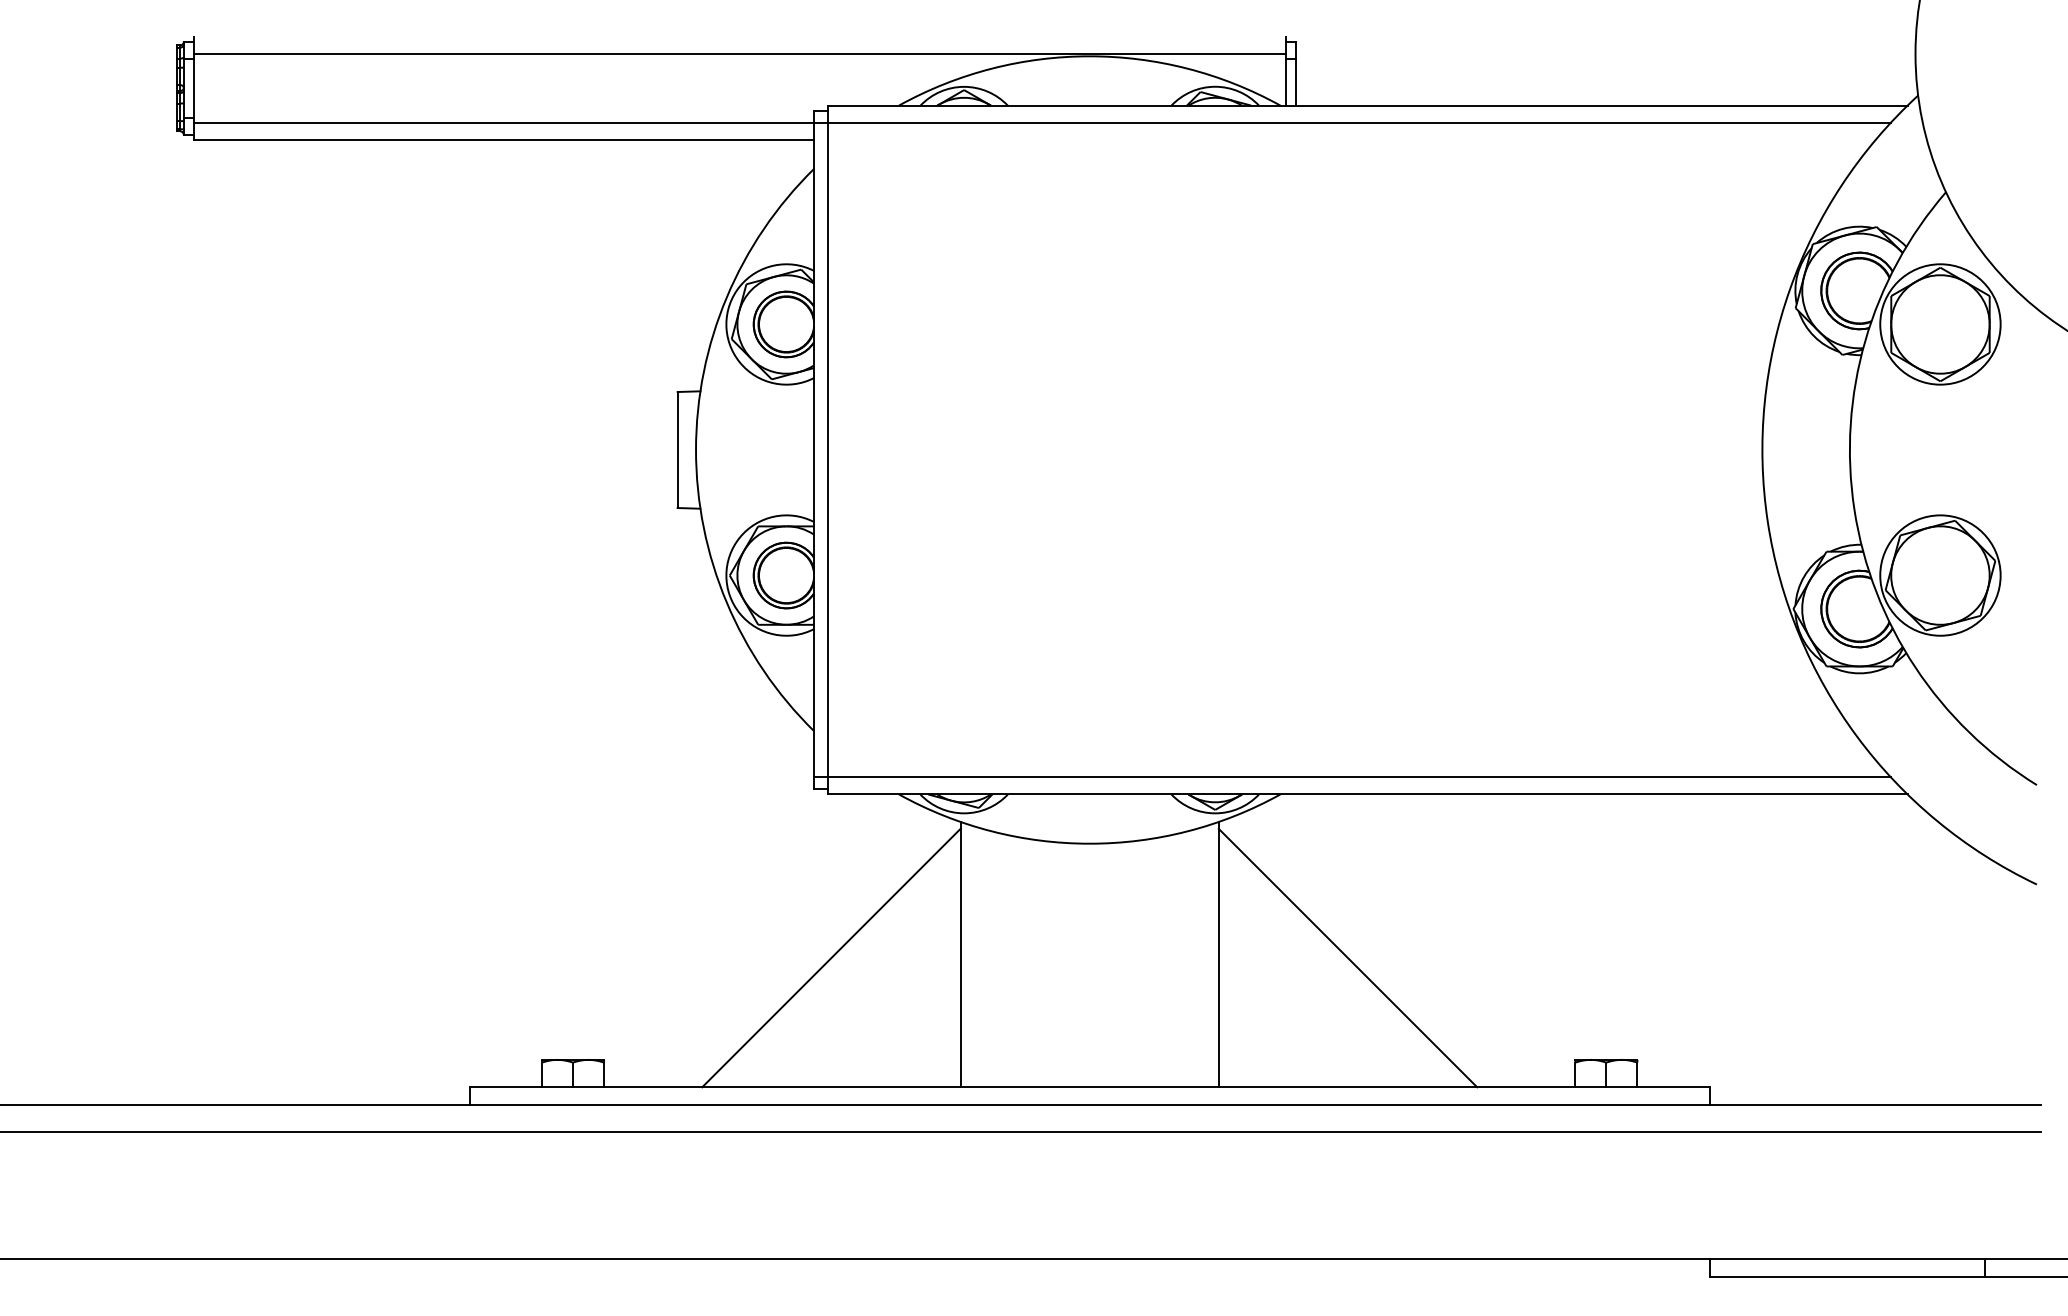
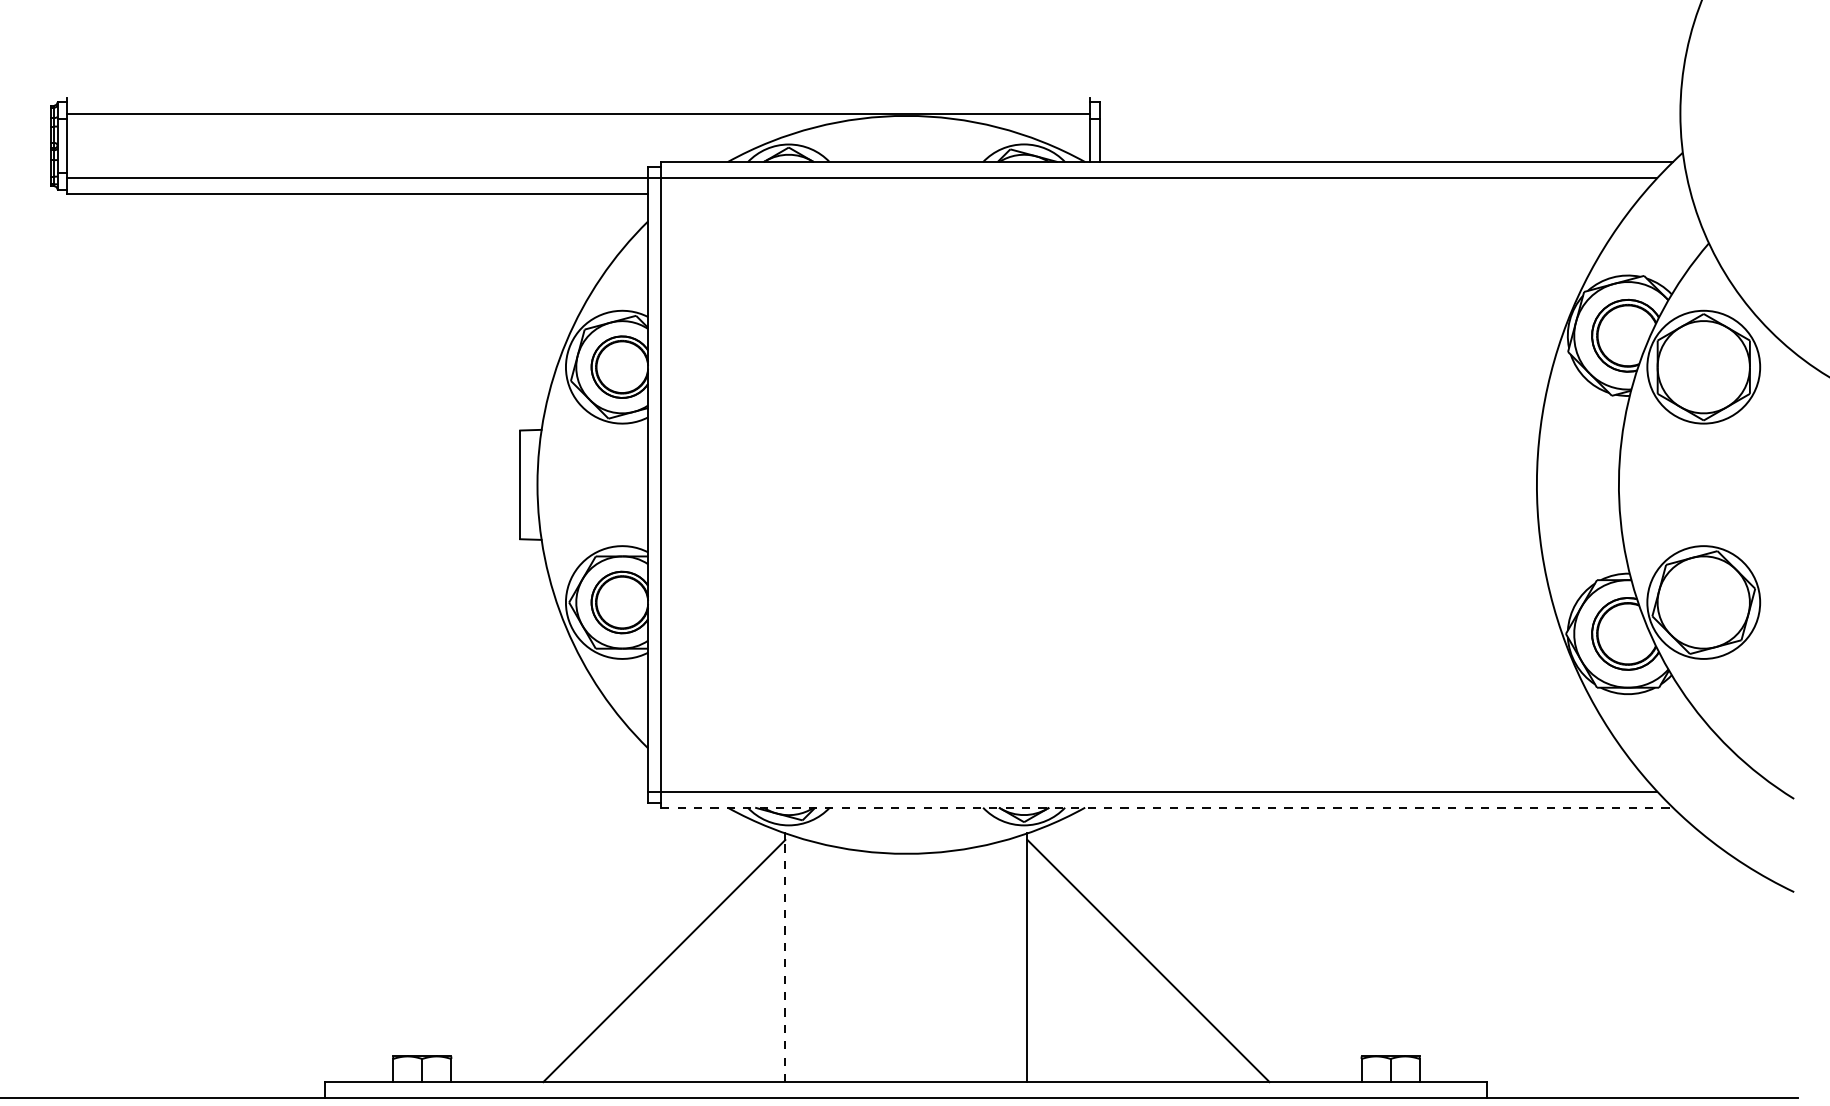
line: (1367, 794) -> (1166, 807), solid -> dashed
line: (960, 957) -> (785, 960), solid -> dashed

